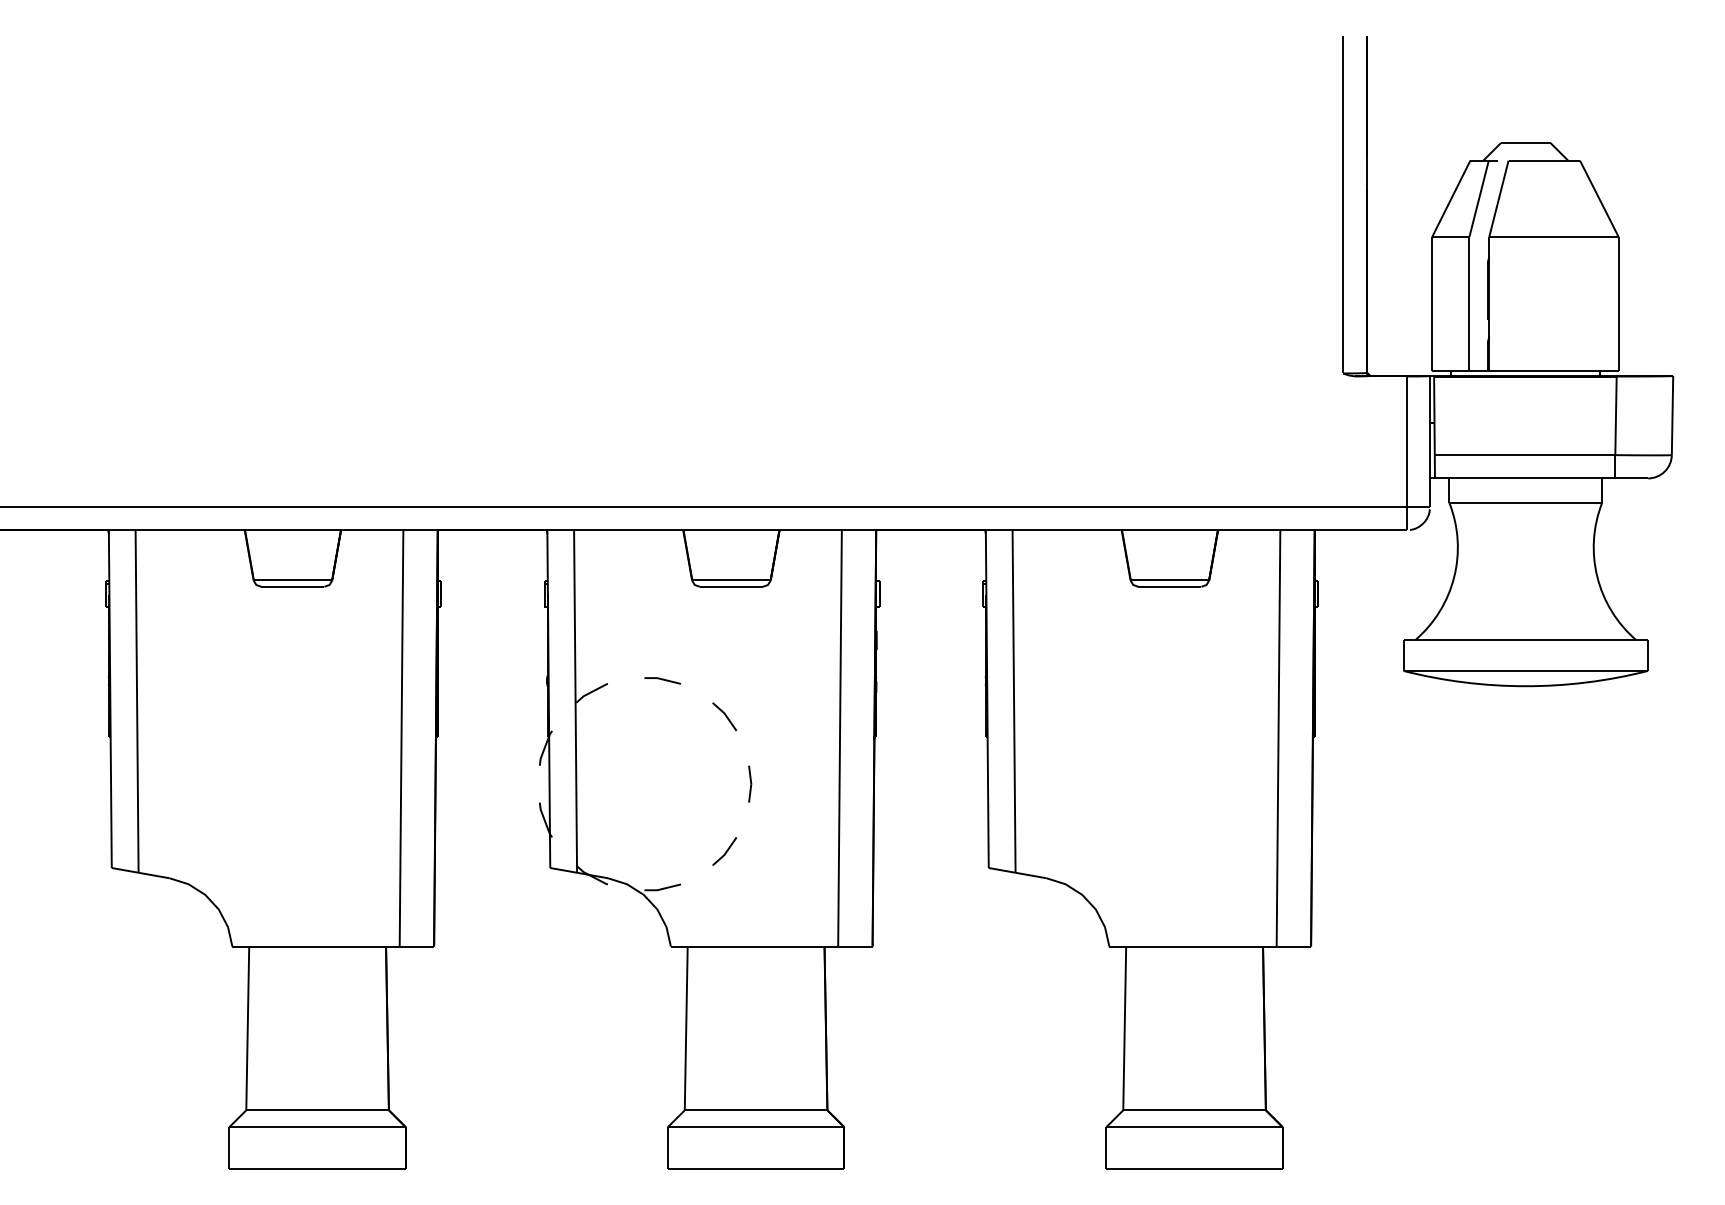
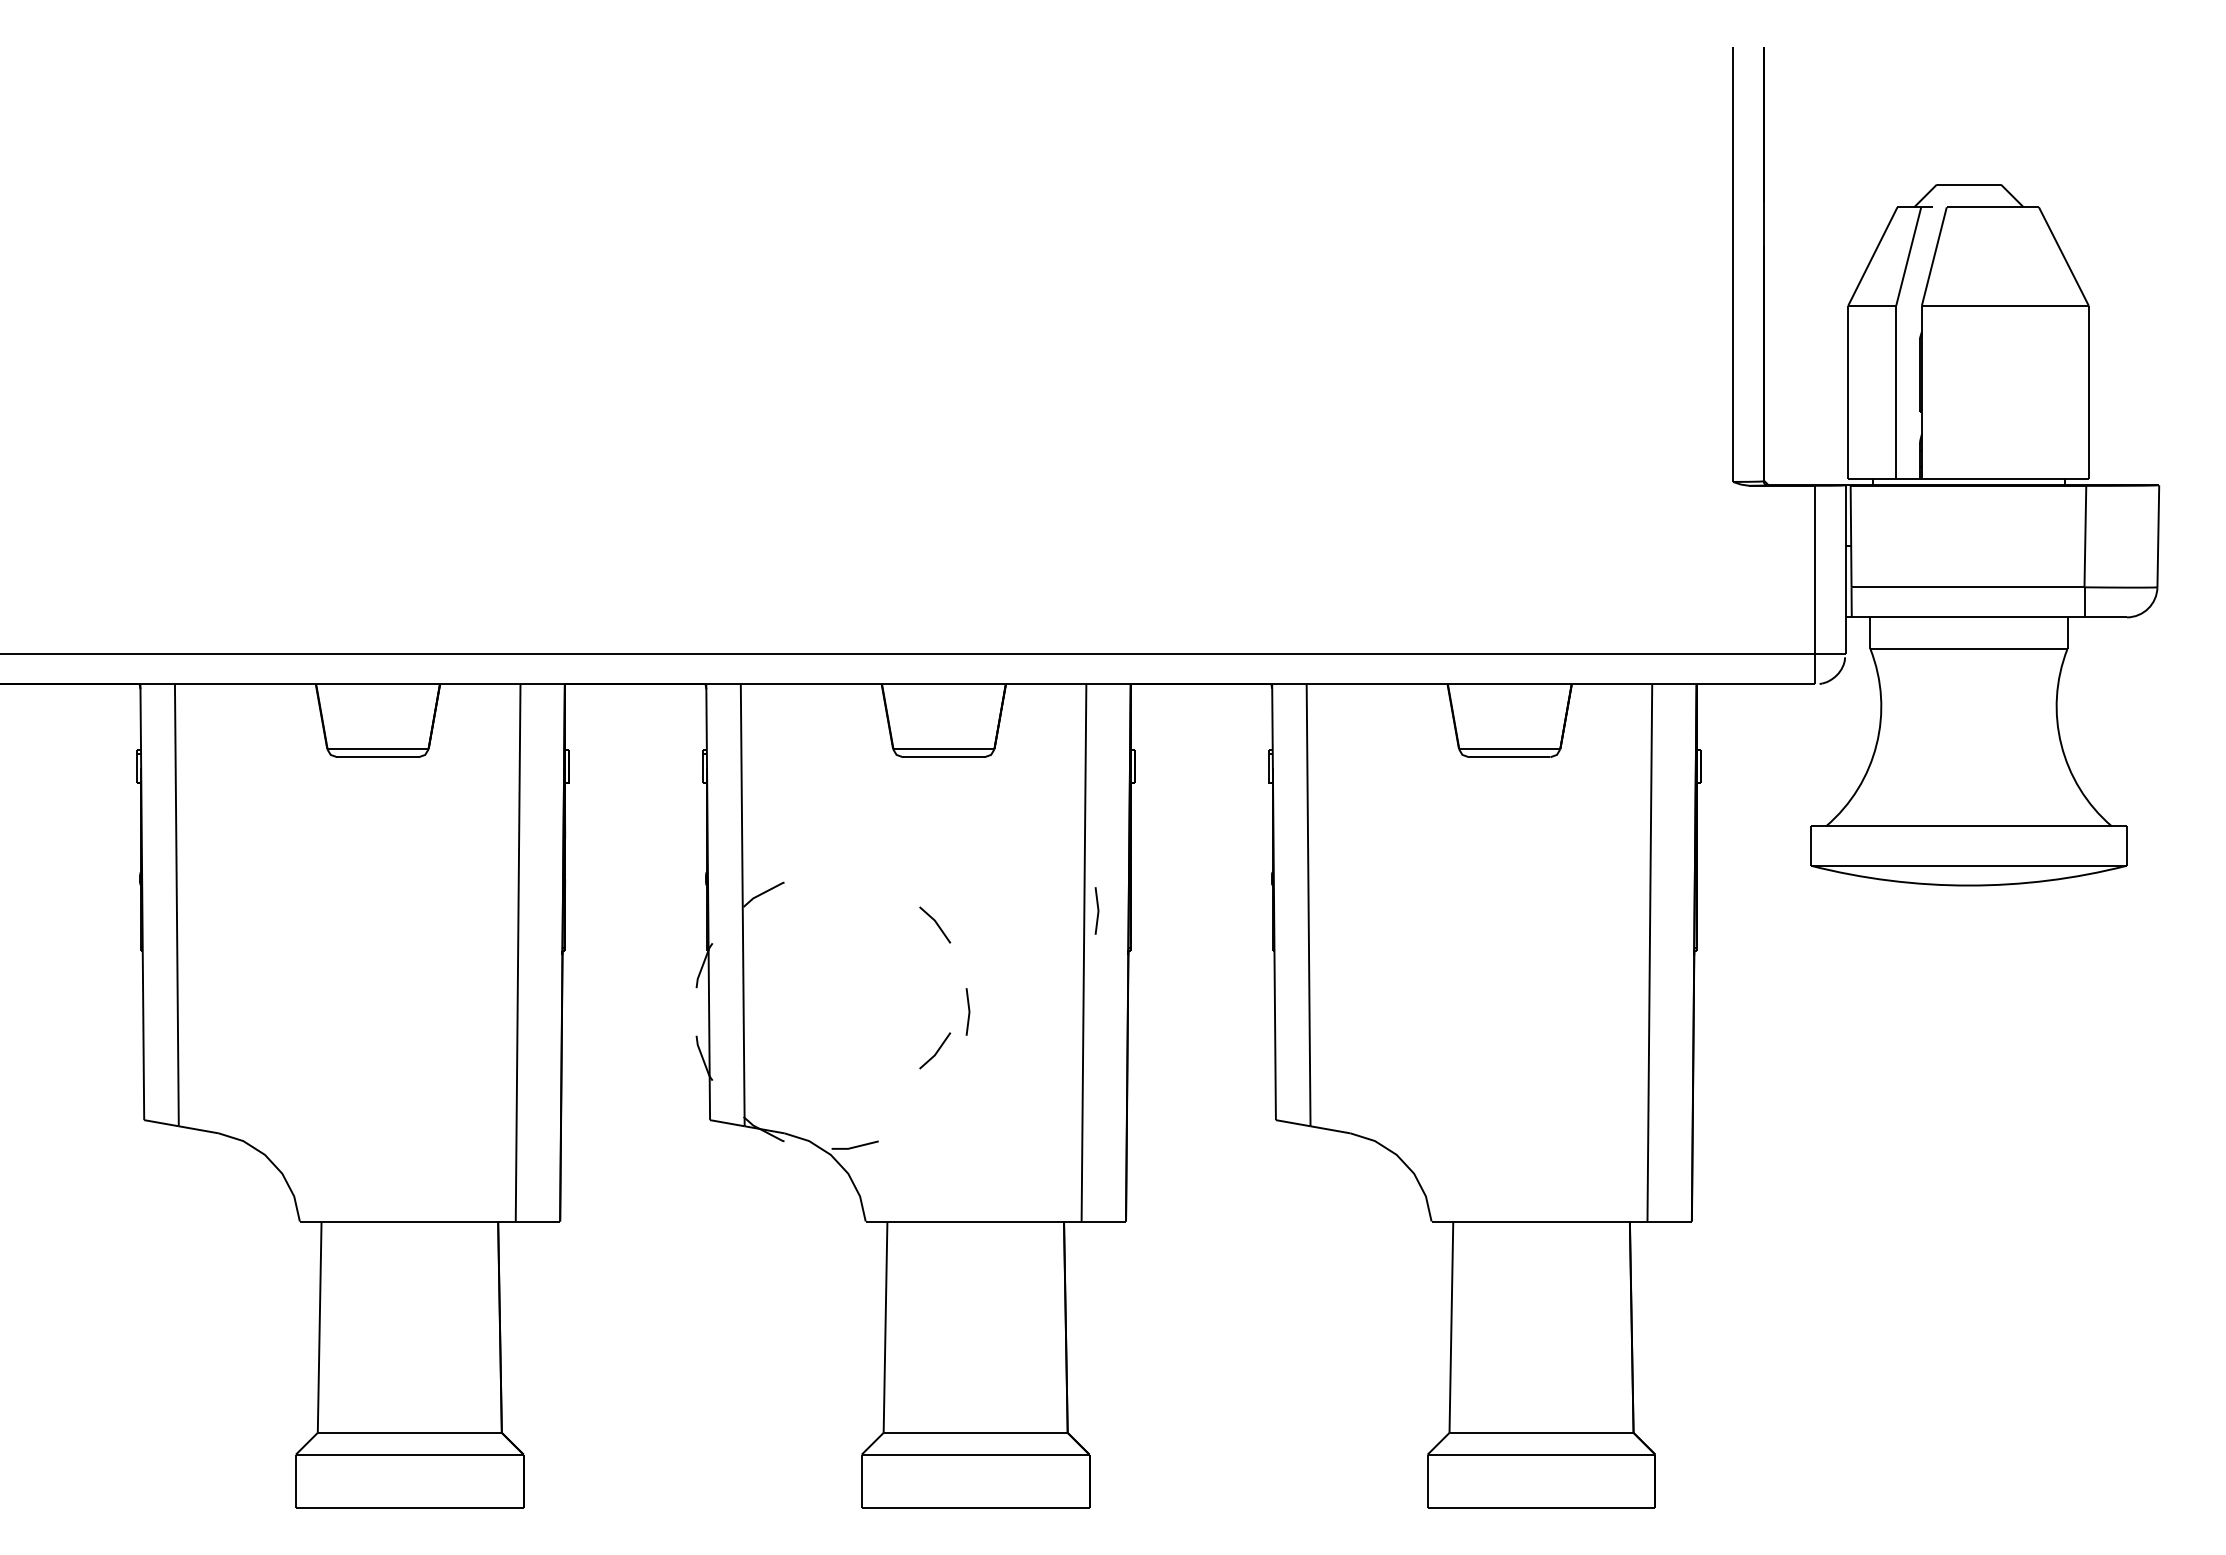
line: (662, 679) -> (854, 877), removed
part: (849, 705) -> (1096, 910), added
line: (725, 852) -> (936, 1051), moved

